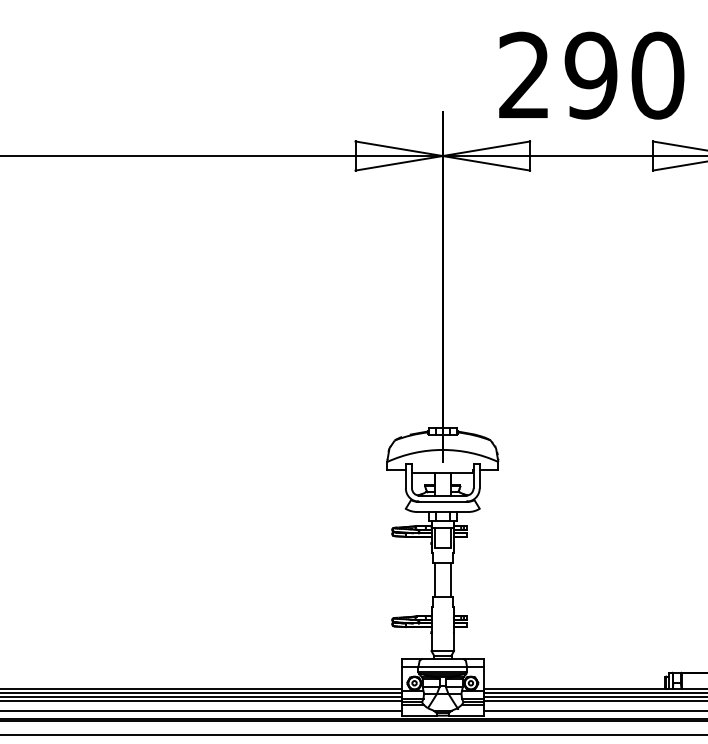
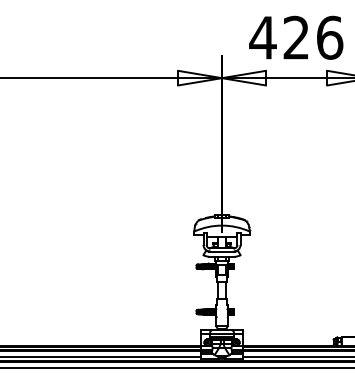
text: (591, 74) -> (296, 37), 290 -> 426

